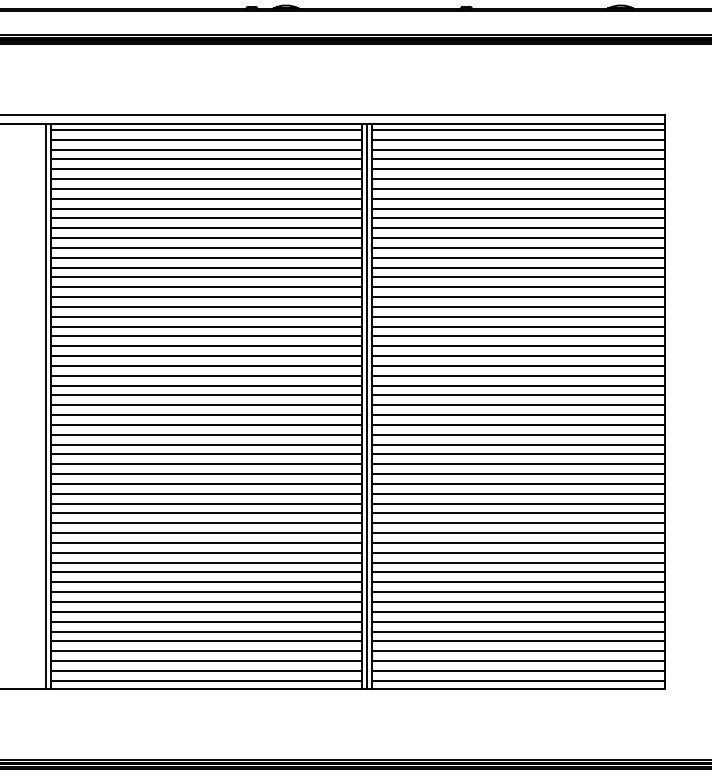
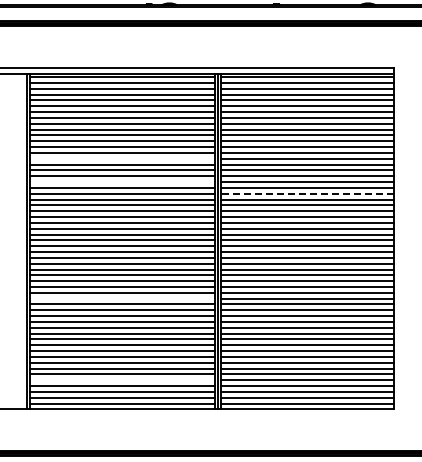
line: (206, 267) -> (122, 158), removed
line: (206, 307) -> (122, 182), removed
line: (518, 326) -> (307, 193), solid -> dashed
line: (206, 503) -> (122, 298), removed
line: (206, 641) -> (122, 380), removed

